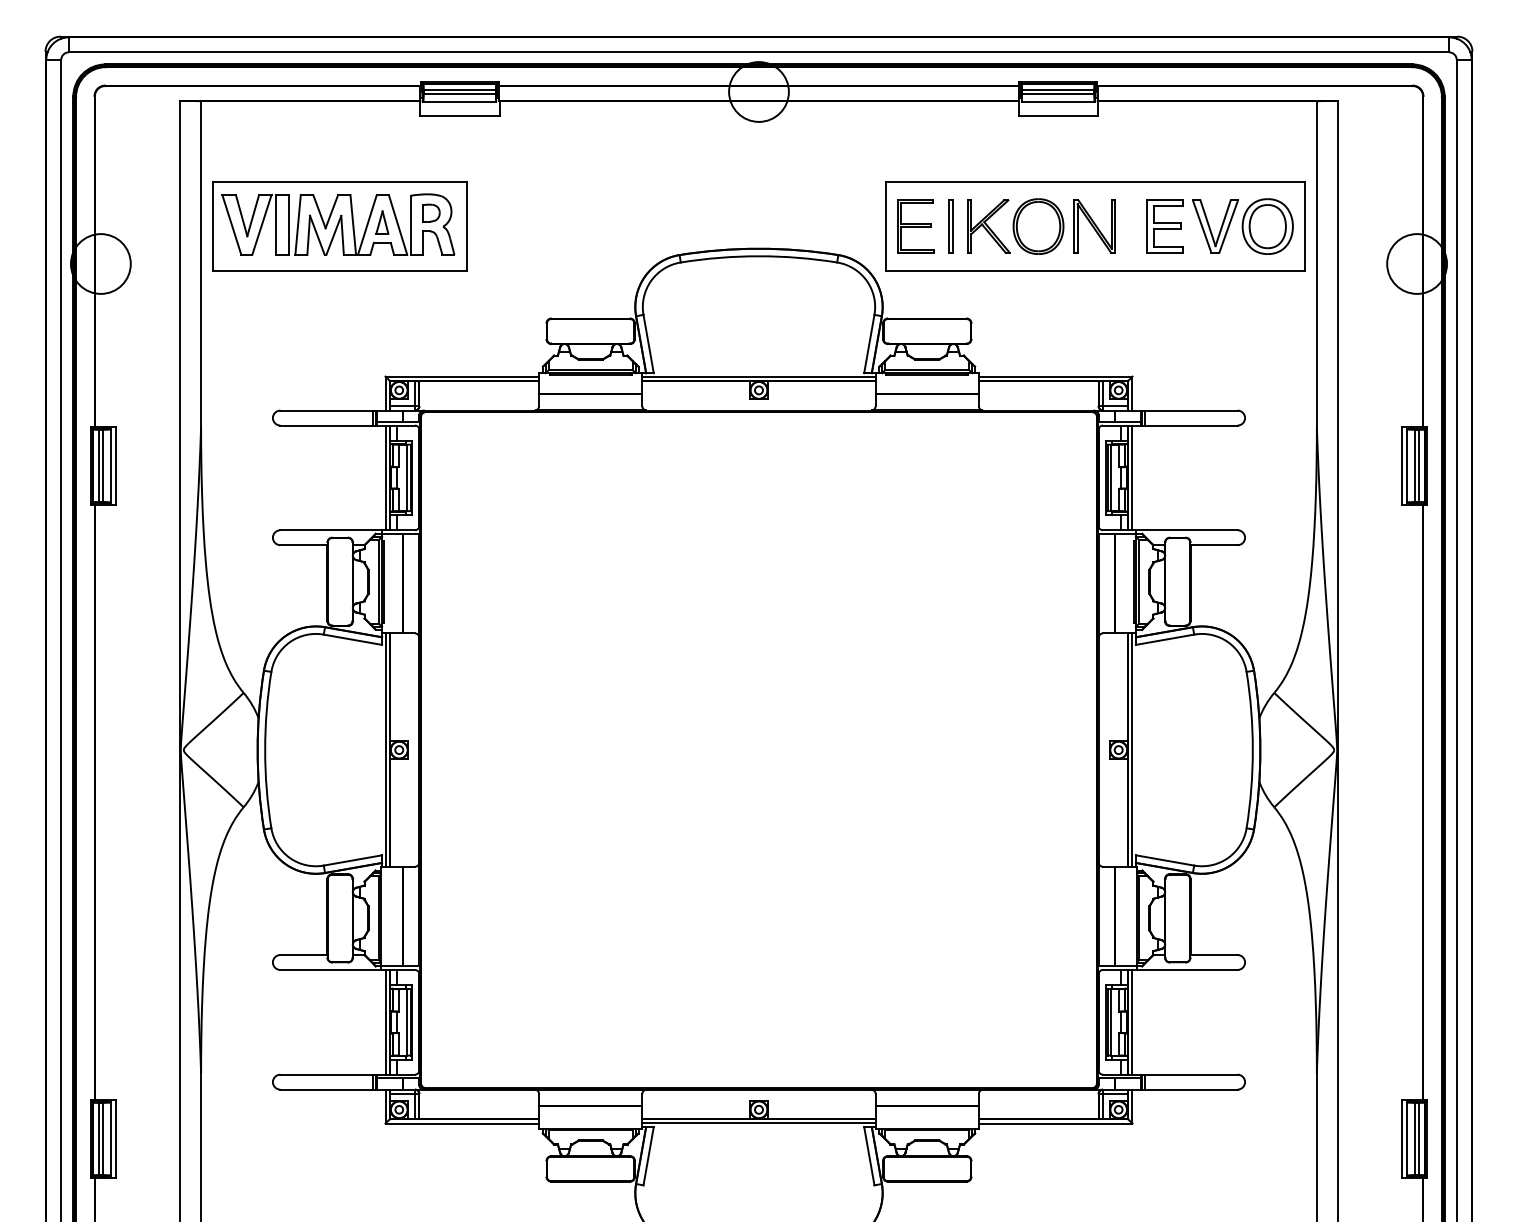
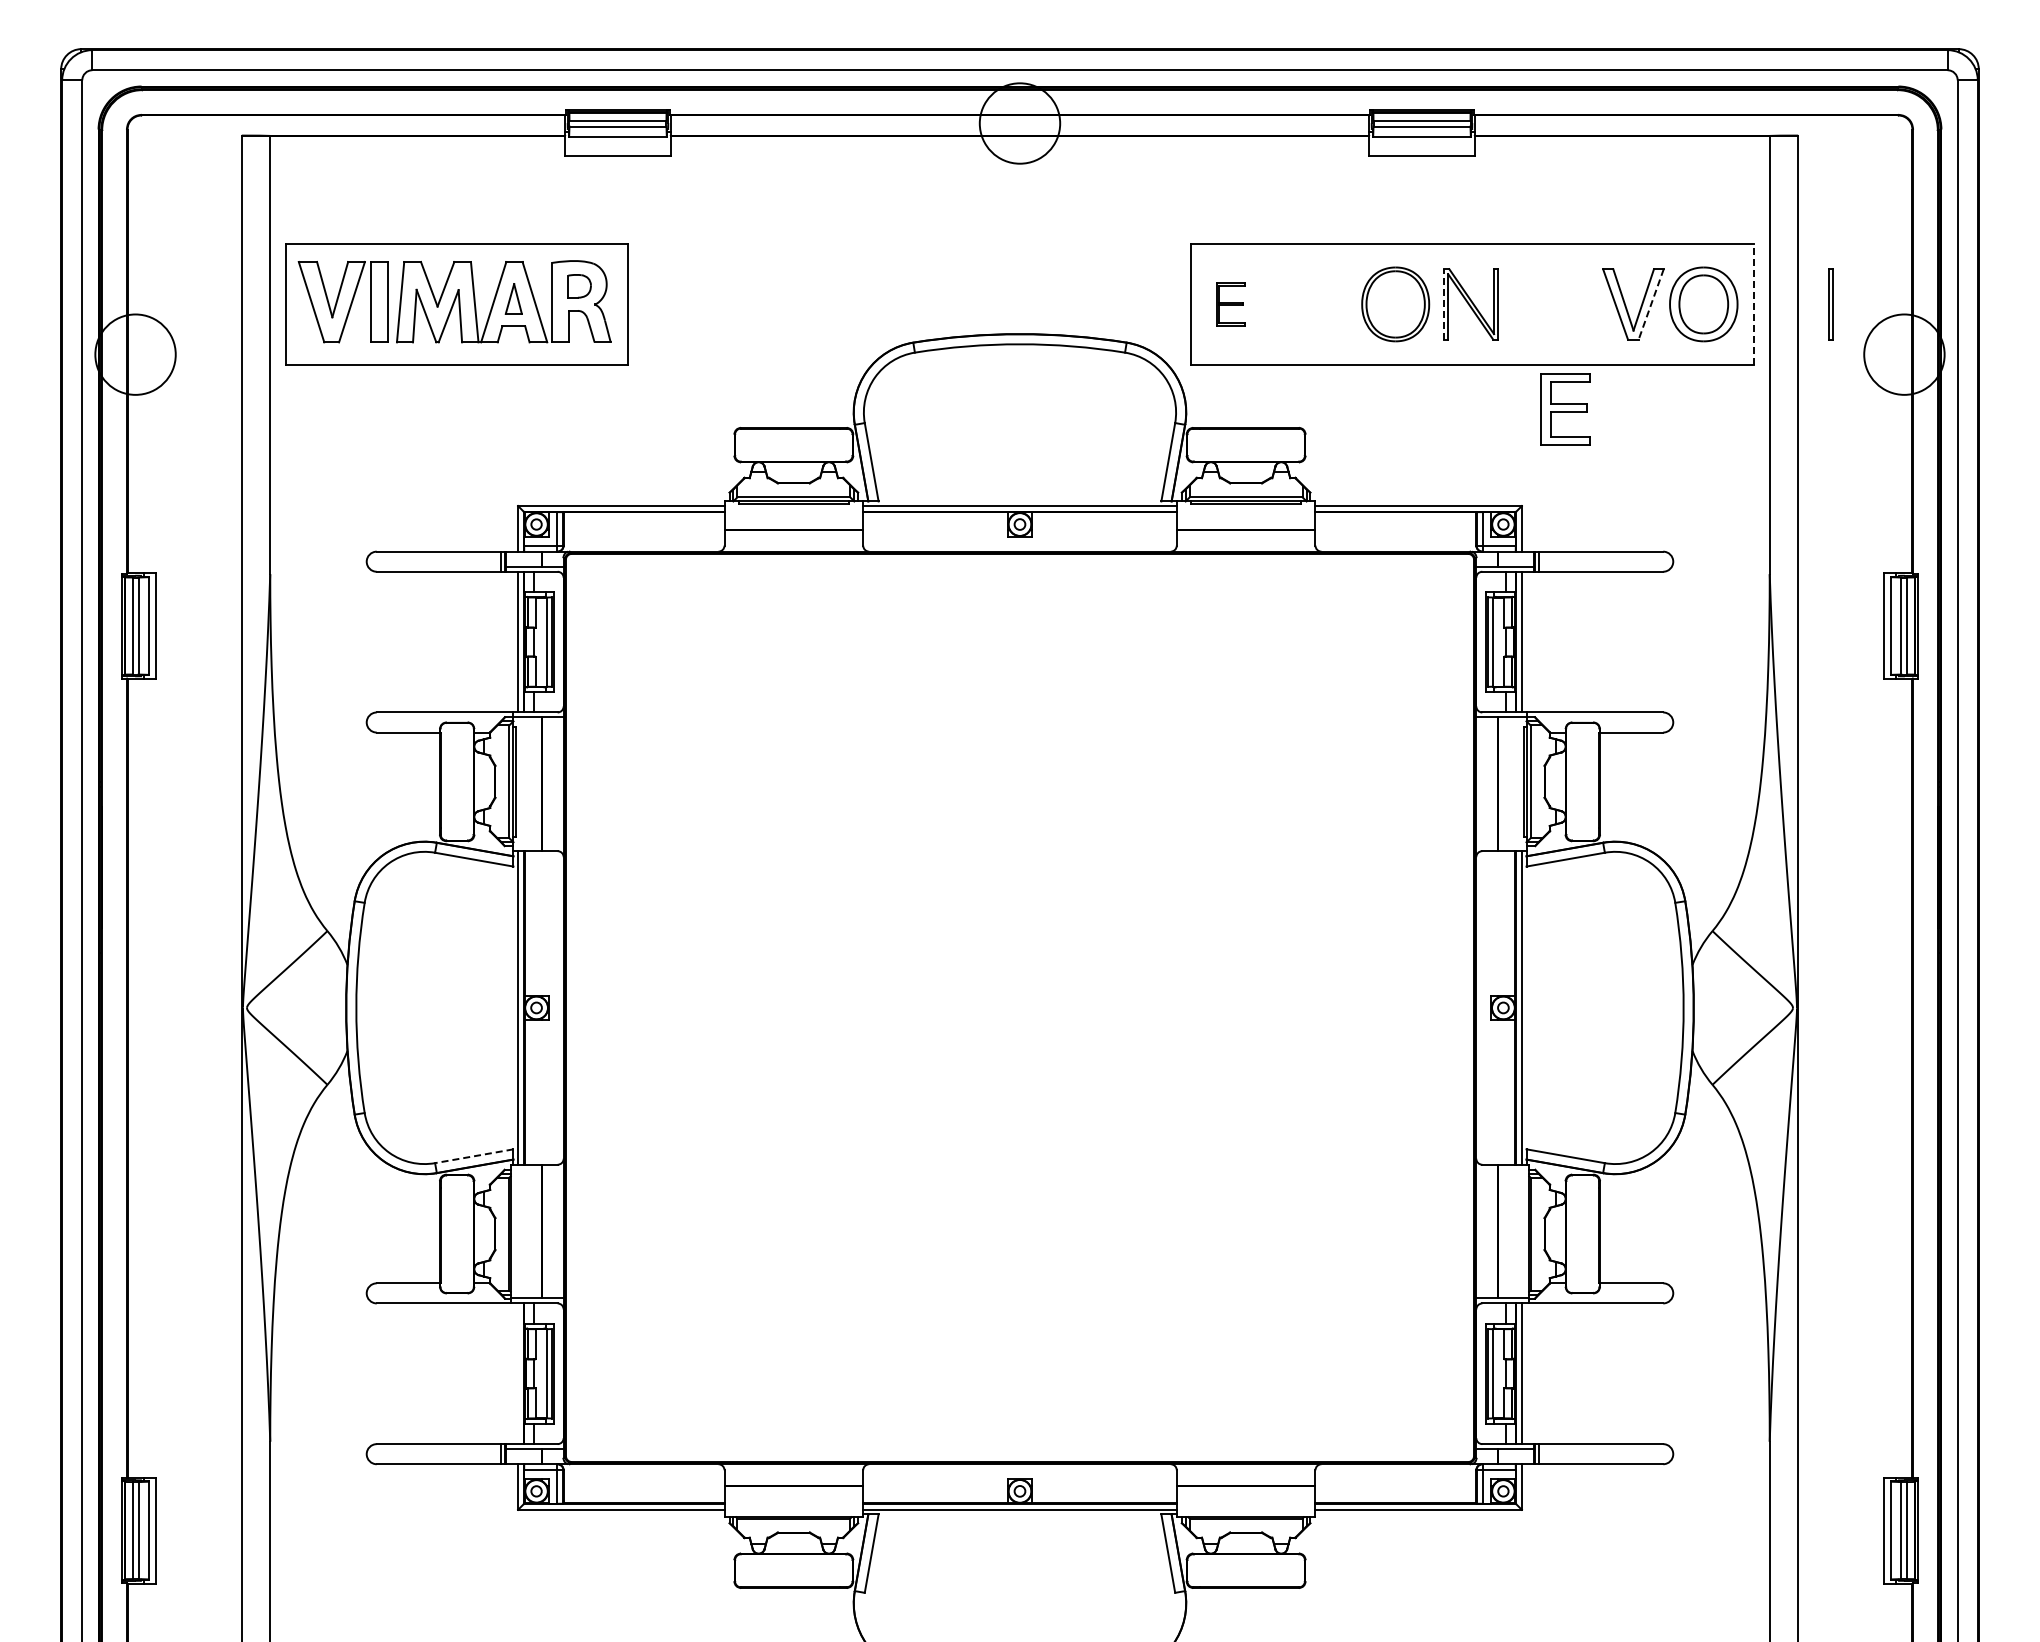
line: (1074, 225) -> (1443, 303), solid -> dashed
line: (1304, 225) -> (1753, 303), solid -> dashed
part: (915, 226) -> (1230, 304), size x0.6
part: (950, 226) -> (1830, 304), moved
part: (989, 226) -> (1329, 304), removed
part: (1164, 226) -> (1565, 409), moved
line: (1228, 226) -> (1651, 304), solid -> dashed
line: (353, 860) -> (474, 1156), solid -> dashed
line: (385, 1022) -> (518, 1373), removed

